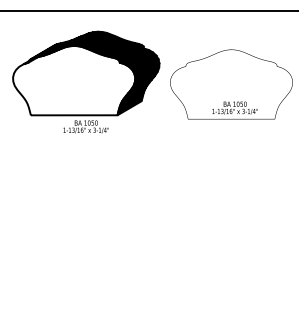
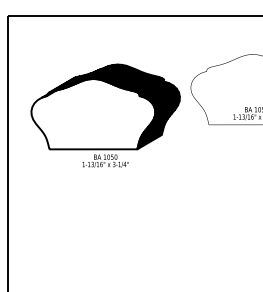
part: (86, 81) -> (105, 115), moved

